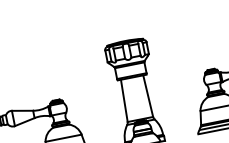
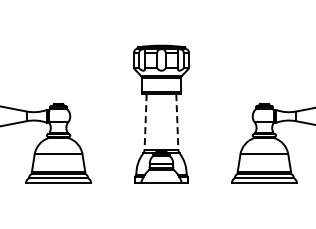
line: (148, 95) -> (177, 121), solid -> dashed
line: (124, 100) -> (145, 121), solid -> dashed

